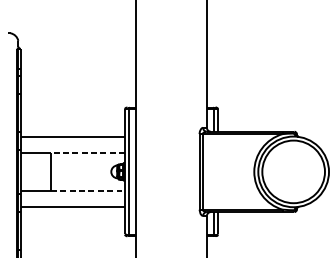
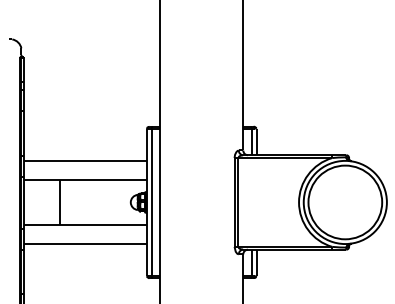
line: (87, 152) -> (102, 179), dashed -> solid
line: (88, 191) -> (103, 225), dashed -> solid

